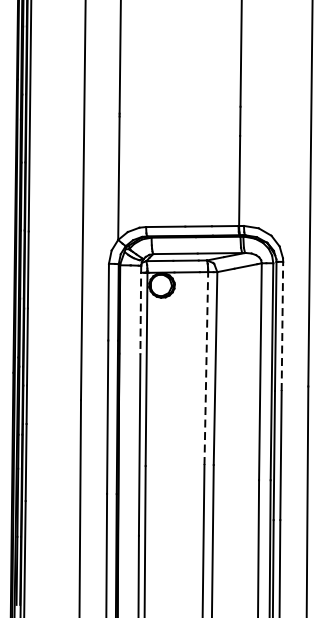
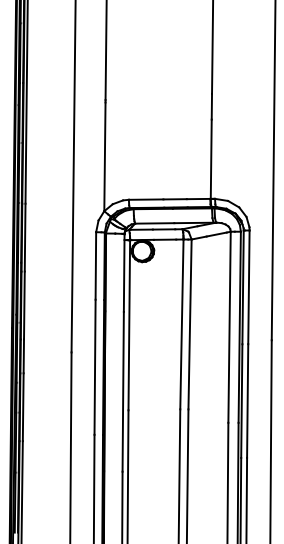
line: (141, 310) -> (124, 273), dashed -> solid
line: (281, 326) -> (248, 287), dashed -> solid
line: (205, 368) -> (181, 324), dashed -> solid

